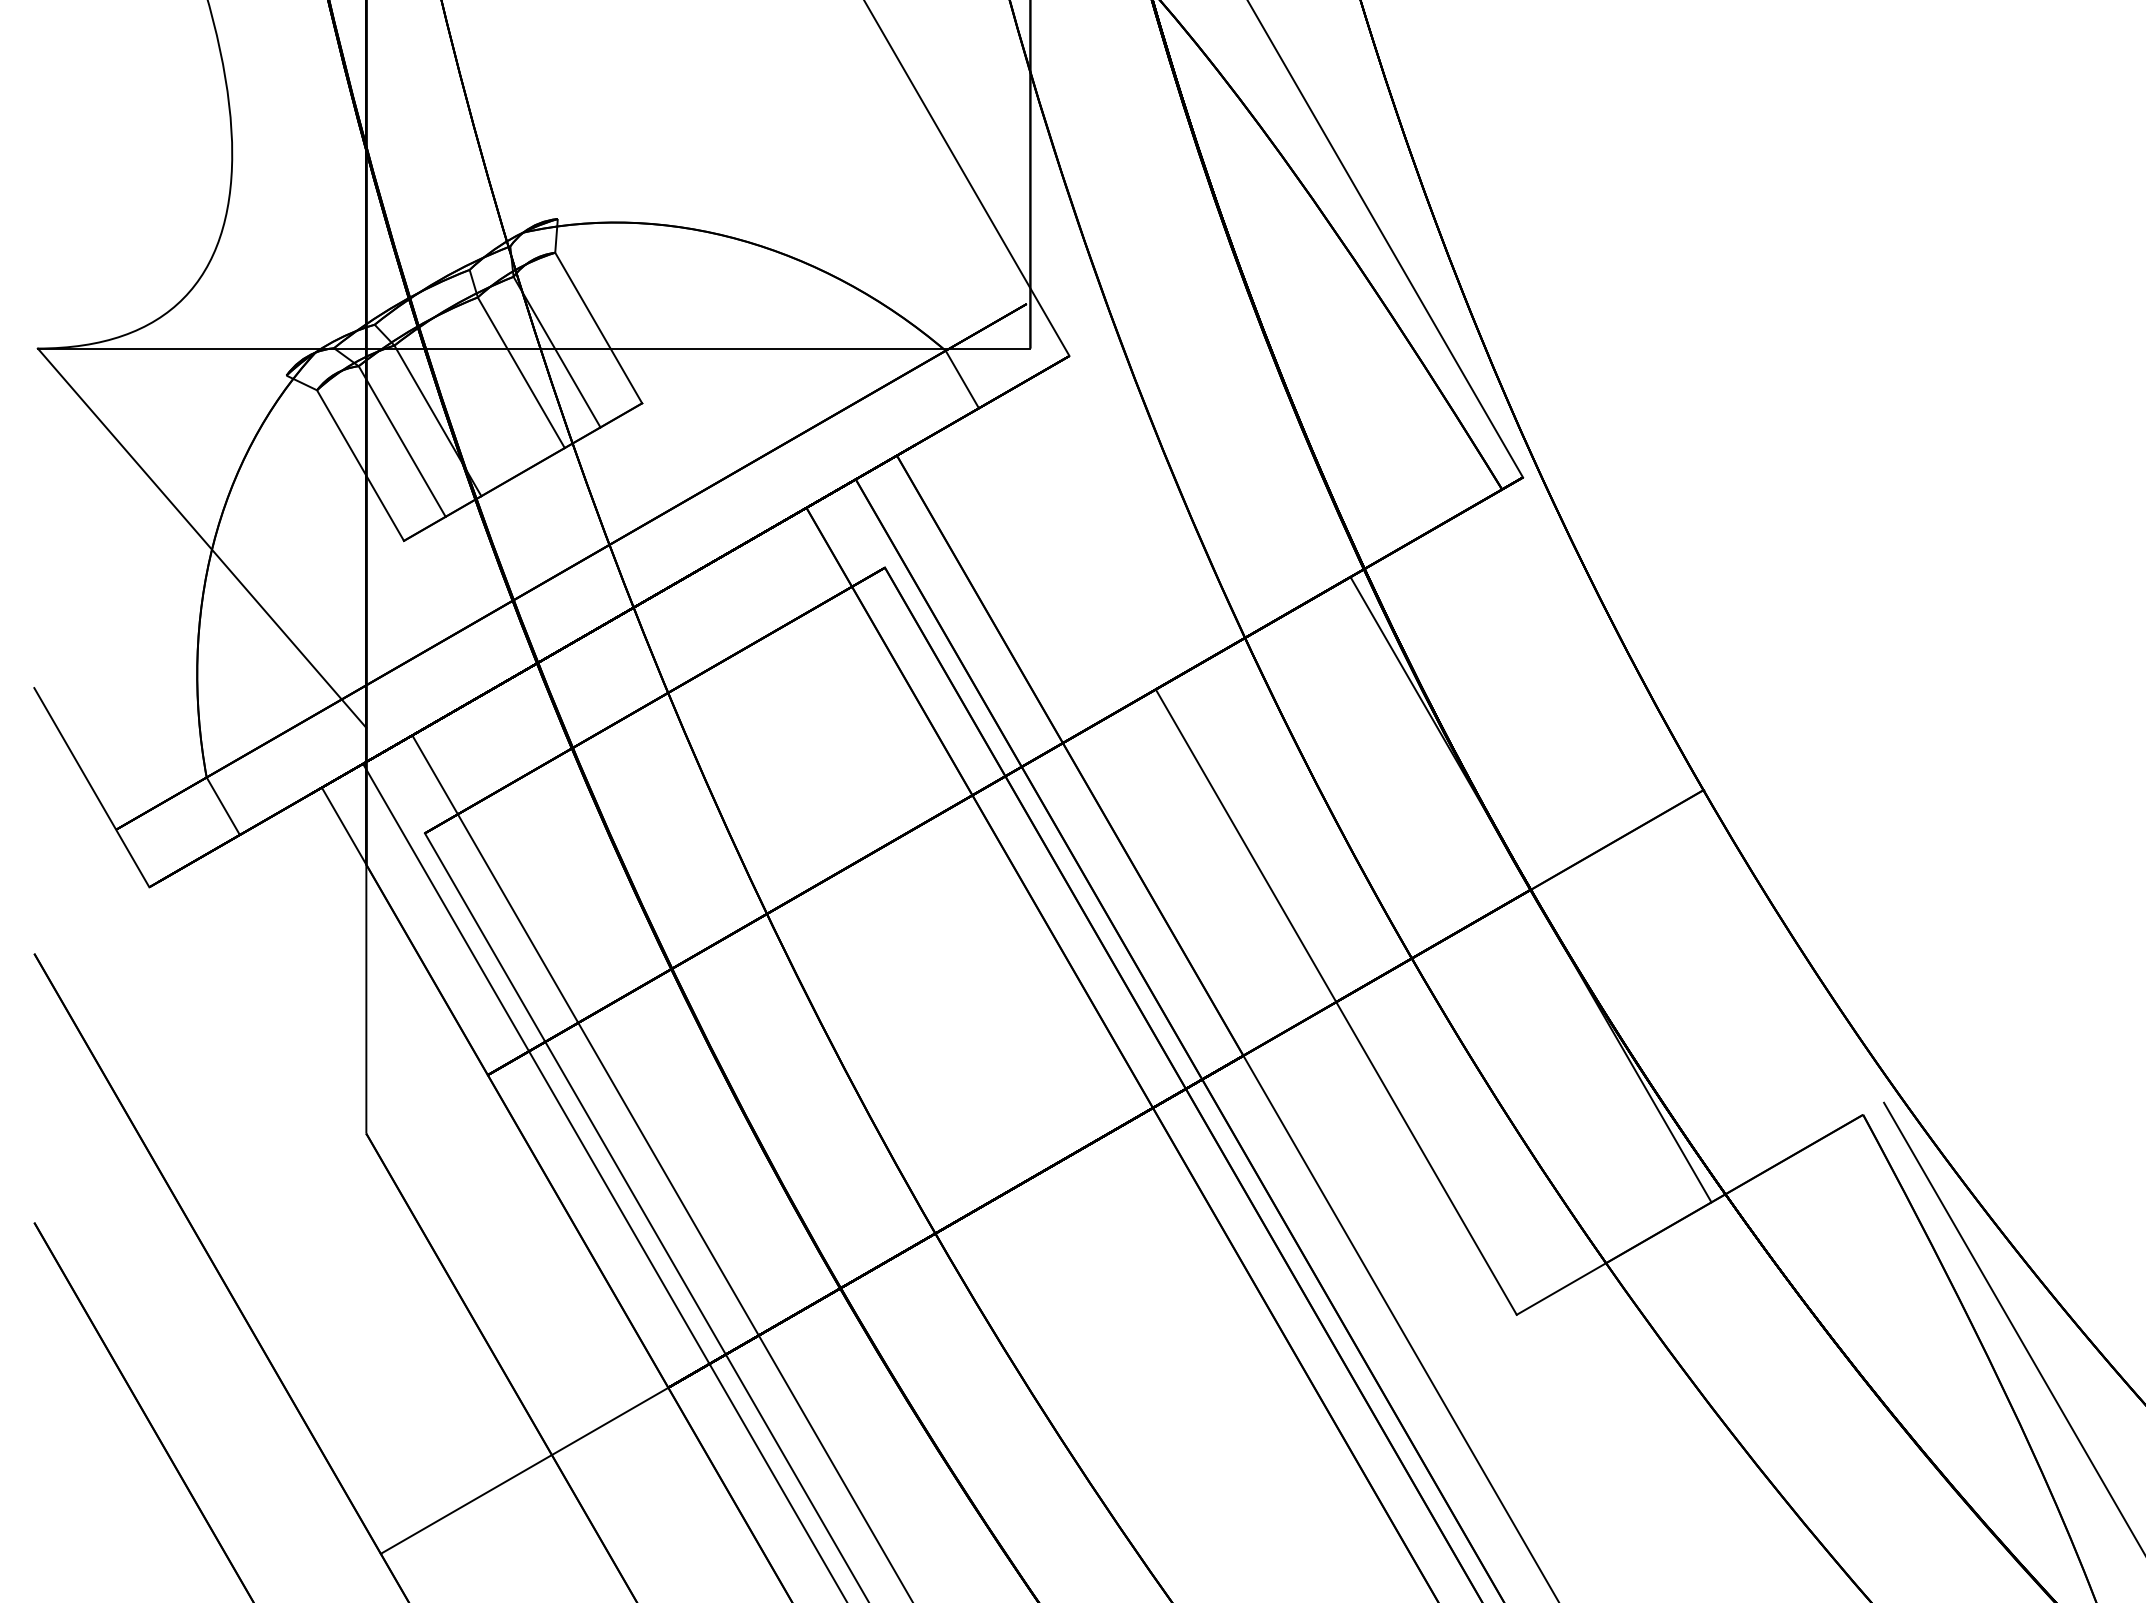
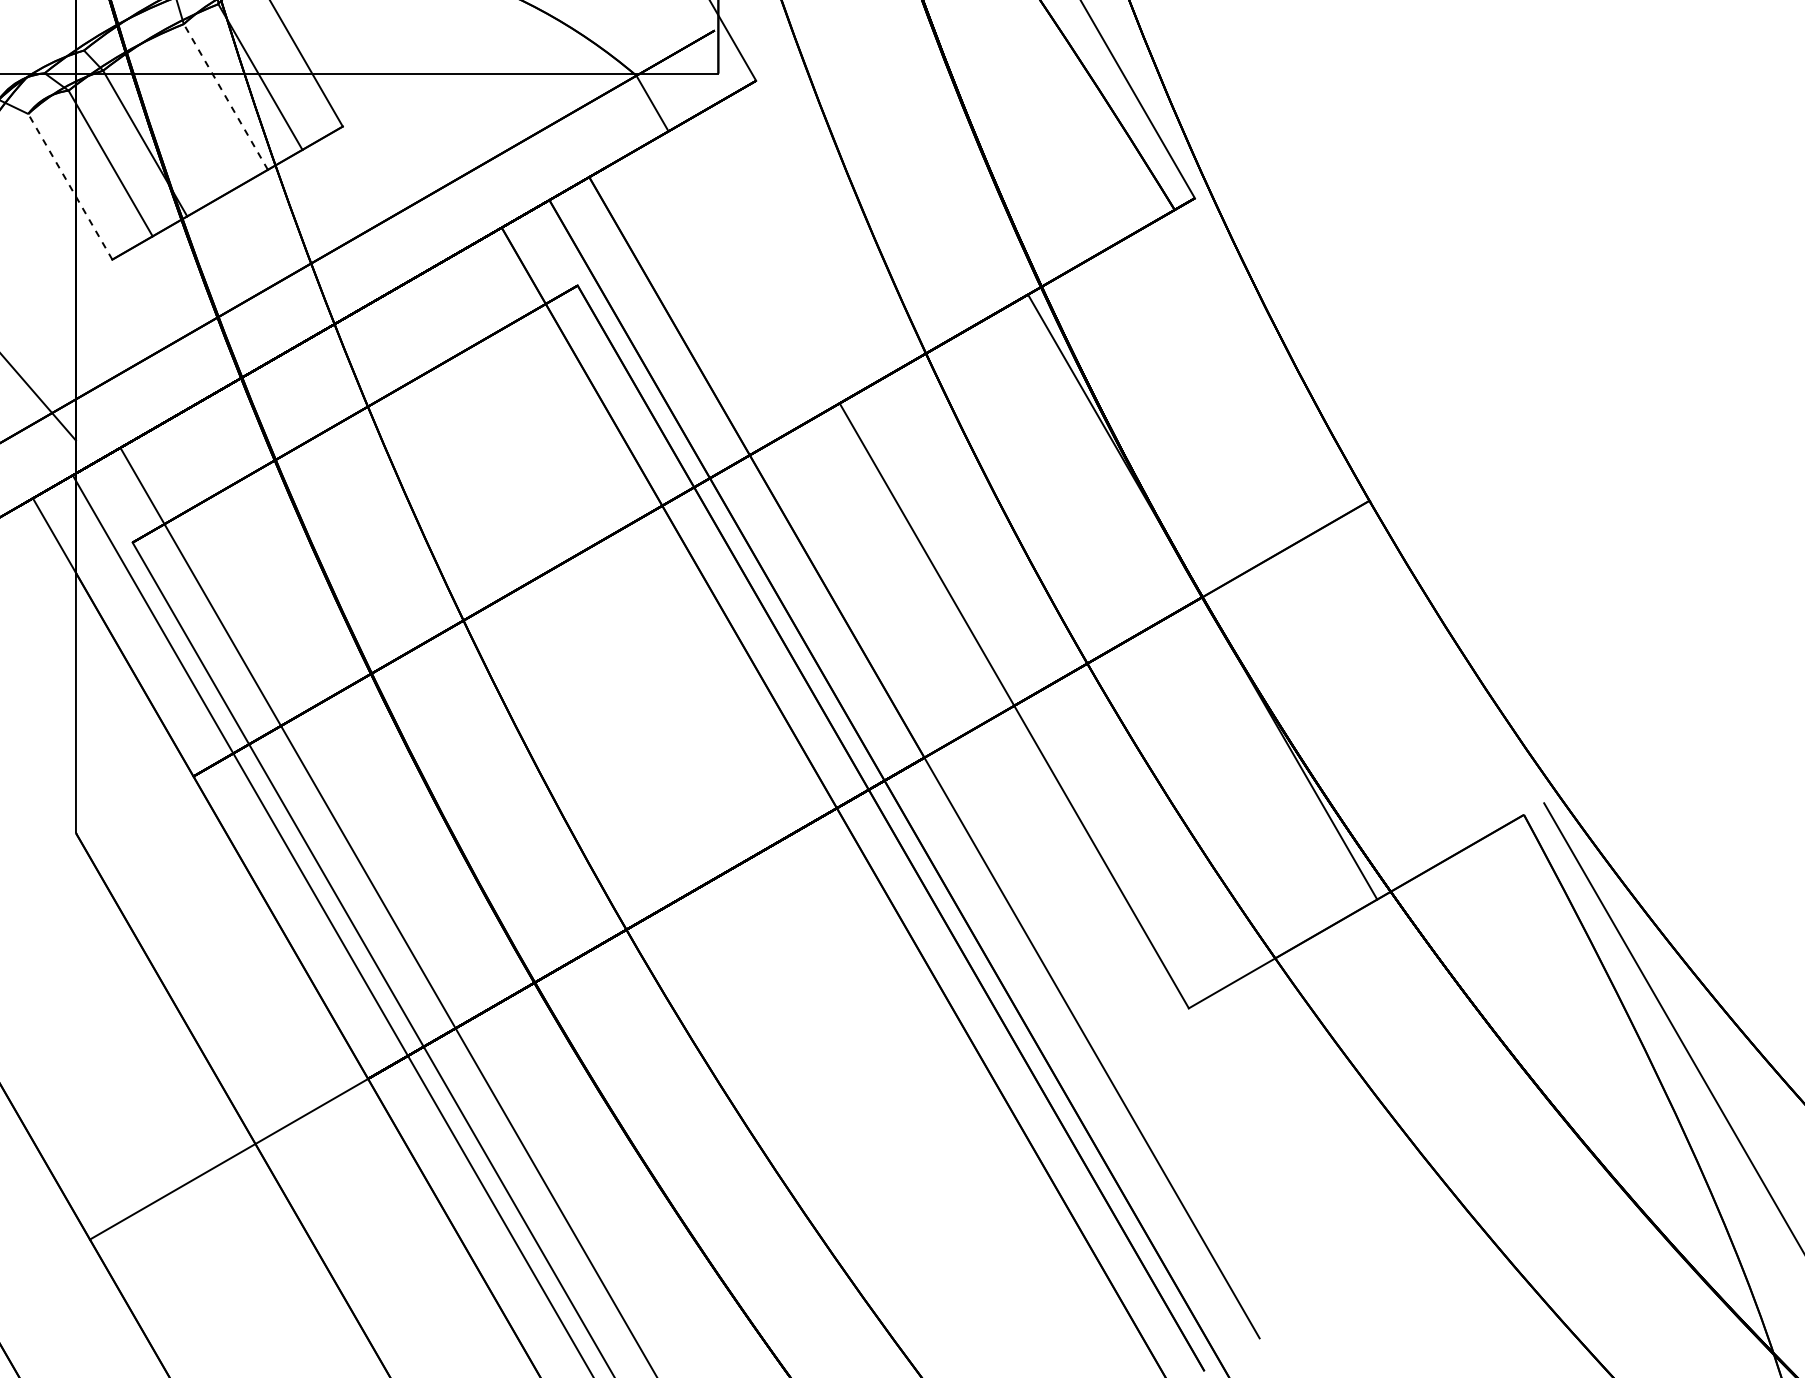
line: (521, 372) -> (226, 96), solid -> dashed
line: (360, 465) -> (70, 186), solid -> dashed

